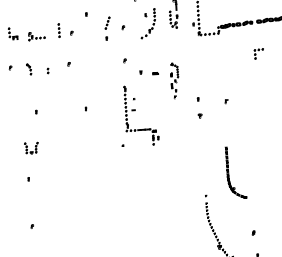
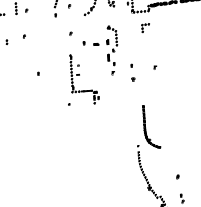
part: (258, 53) -> (145, 27), moved
part: (174, 80) -> (112, 50), size x1.67
part: (235, 172) -> (151, 126), moved

